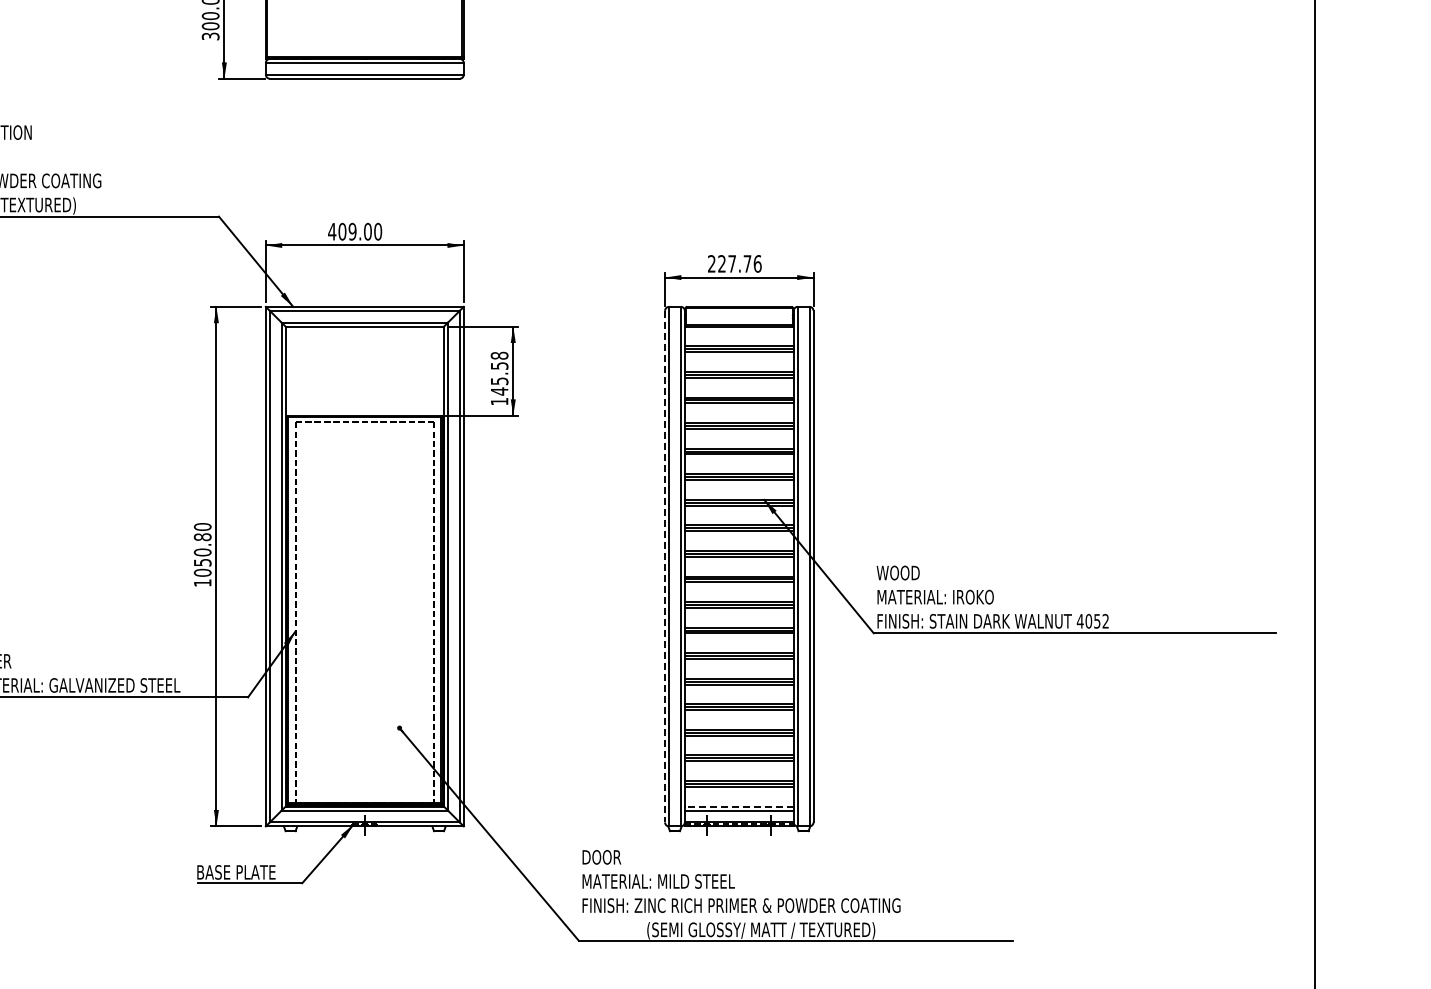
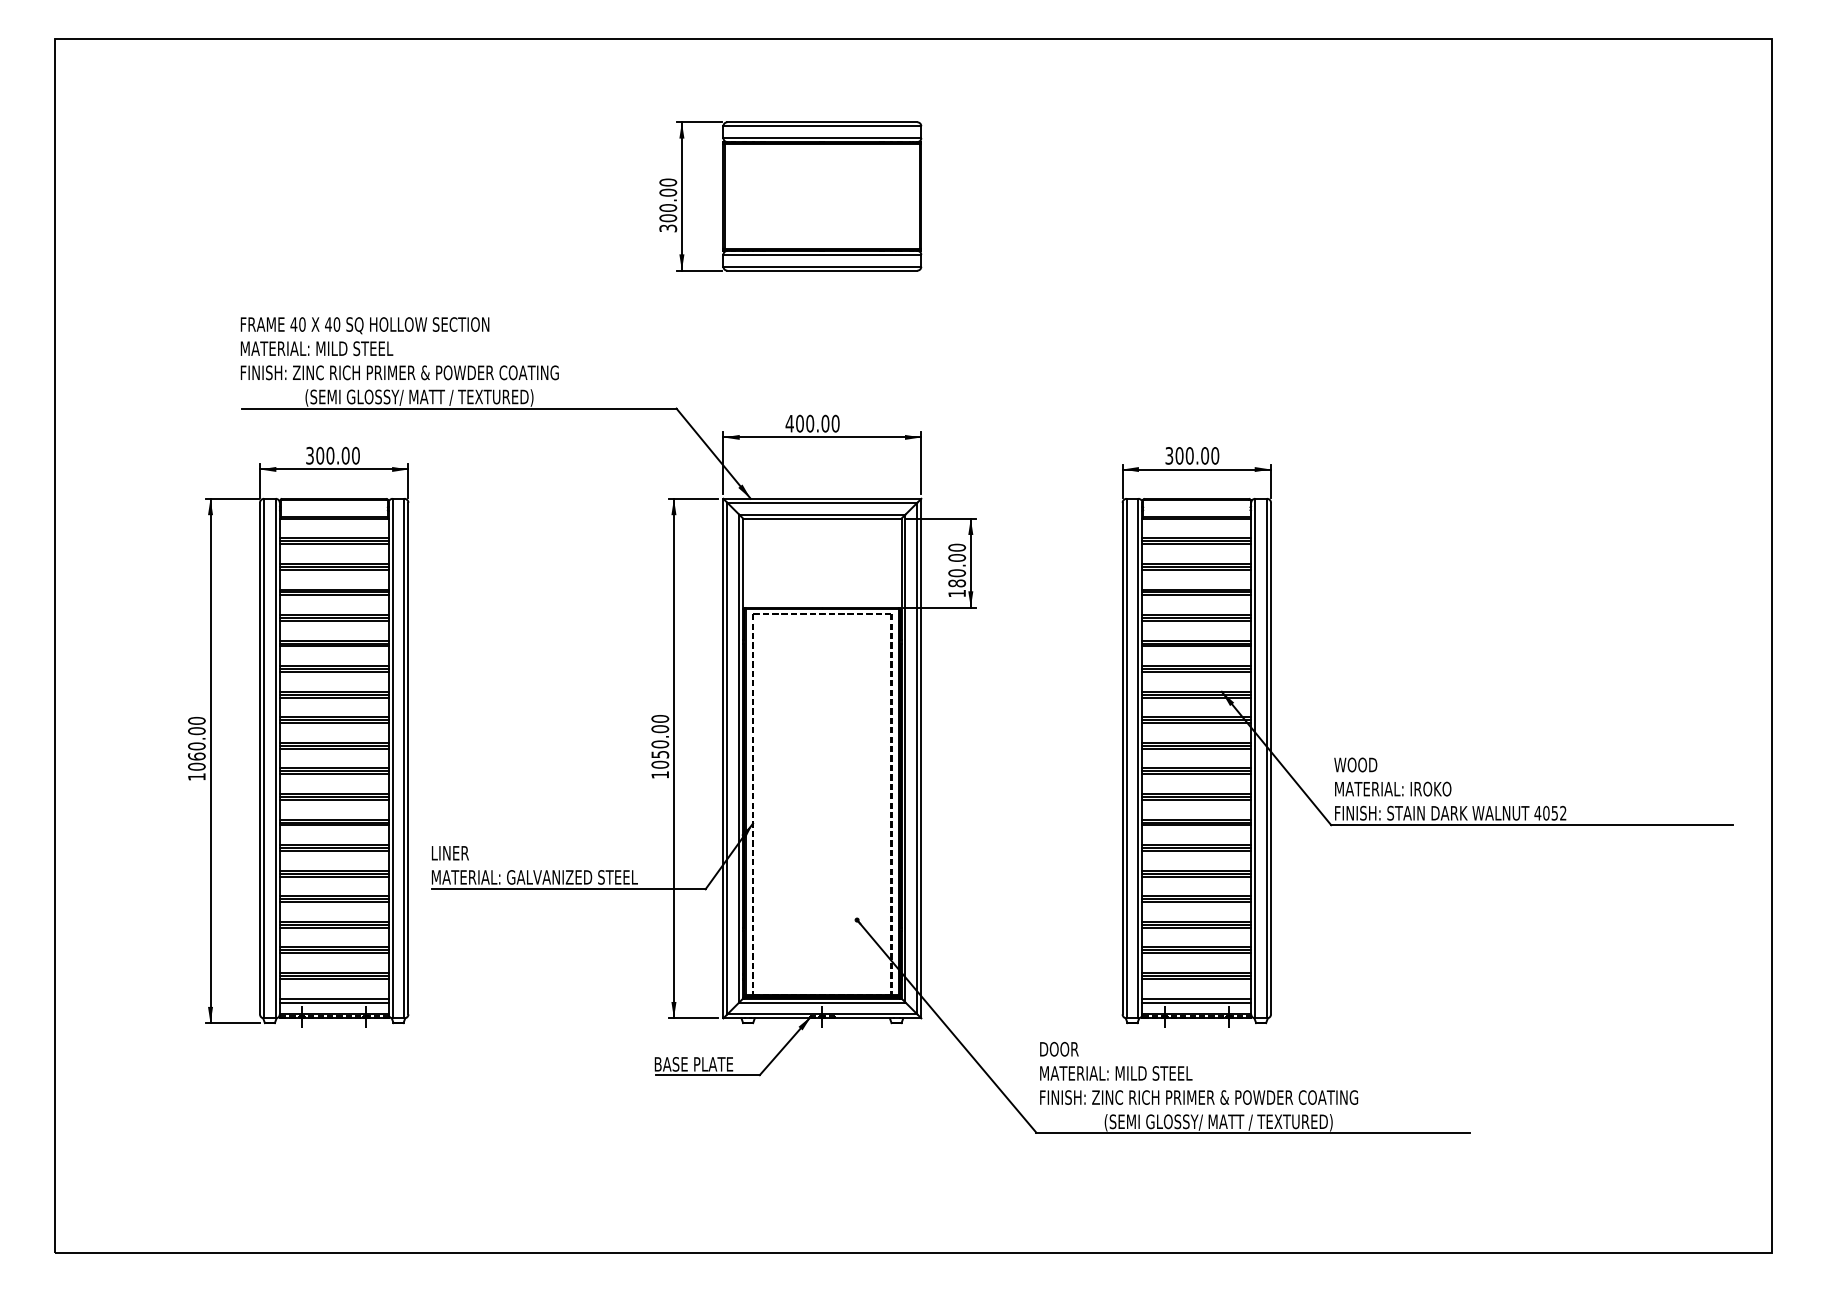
text: (351, 231) -> (809, 423), 409.00 -> 400.00
text: (734, 263) -> (1192, 455), 227.76 -> 300.00
text: (499, 373) -> (957, 565), 145.58 -> 180.00
text: (201, 537) -> (659, 729), 1050.80 -> 1050.00
line: (664, 566) -> (1122, 758), dashed -> solid
line: (738, 806) -> (1196, 998), dashed -> solid

